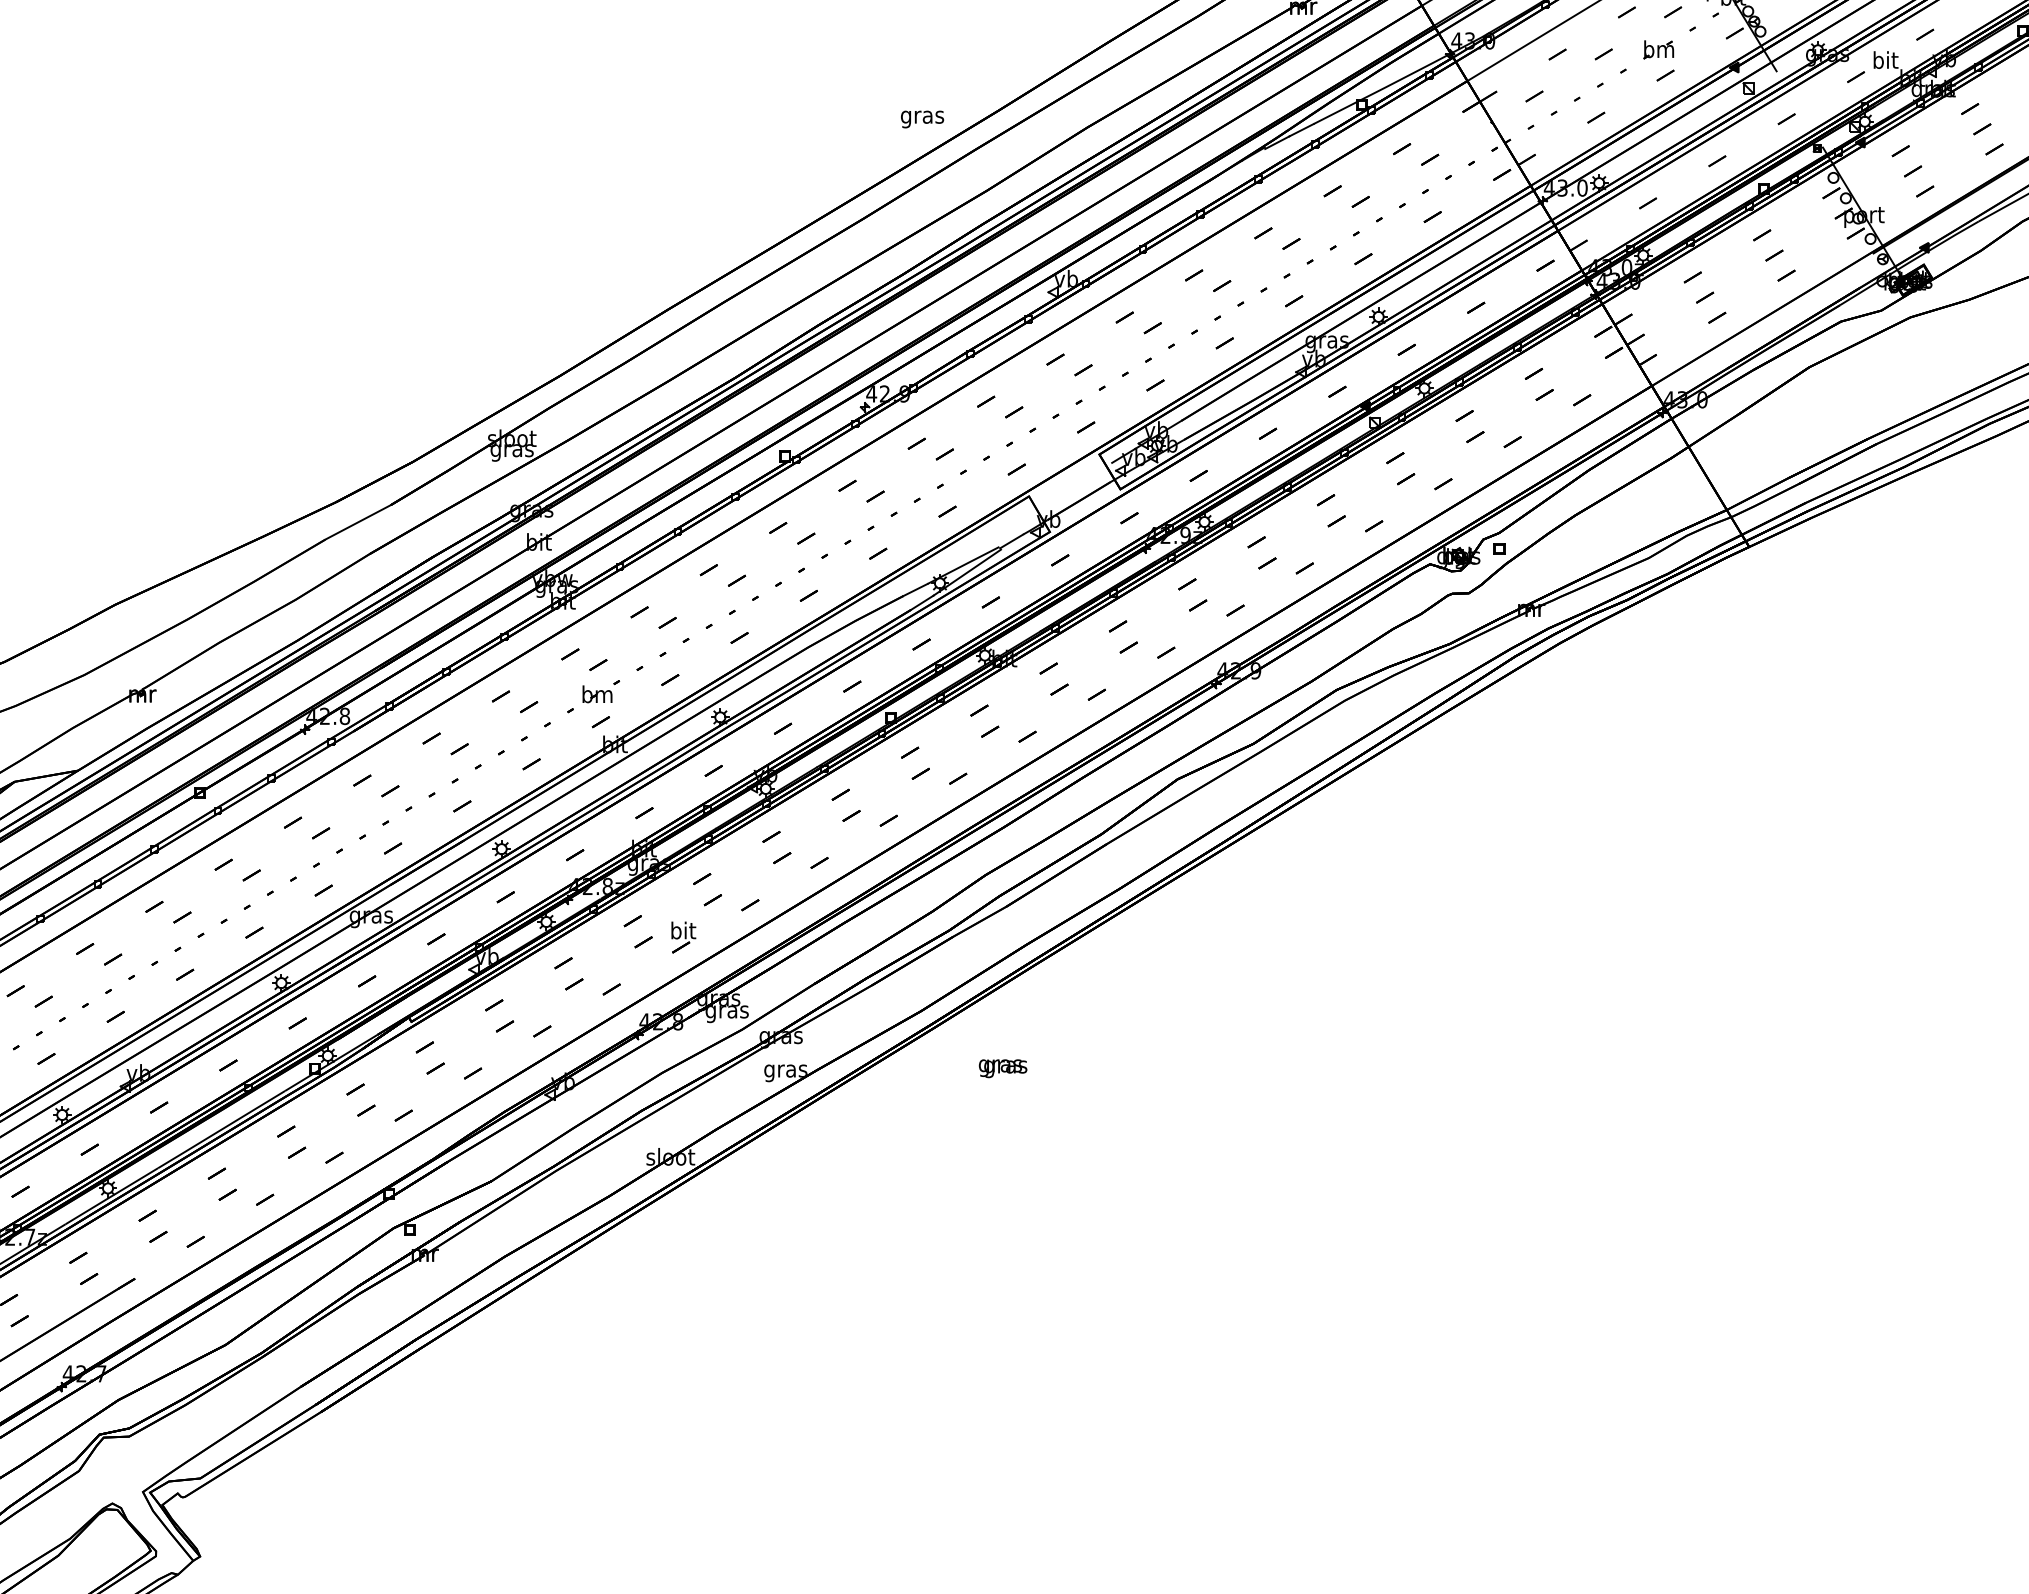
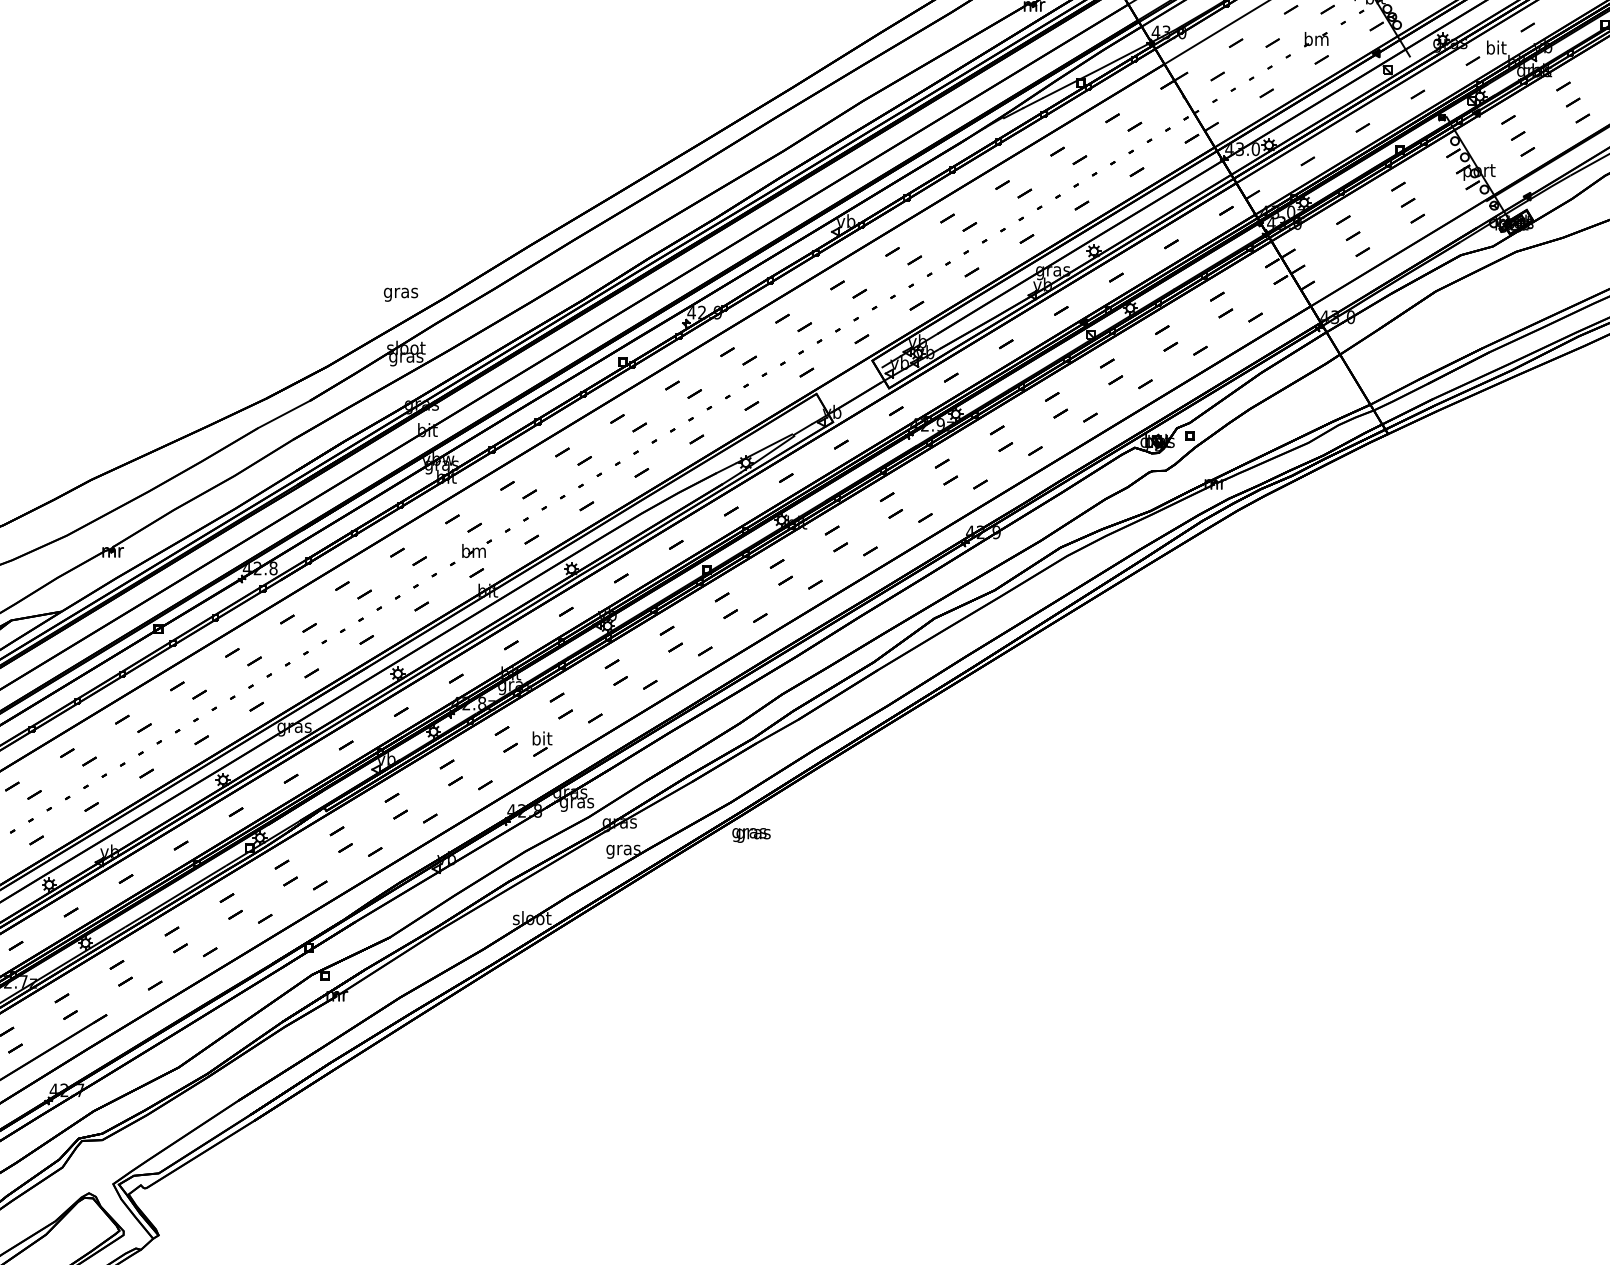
text: (922, 119) -> (401, 294), moved
text: (1002, 1068) -> (751, 835), moved

